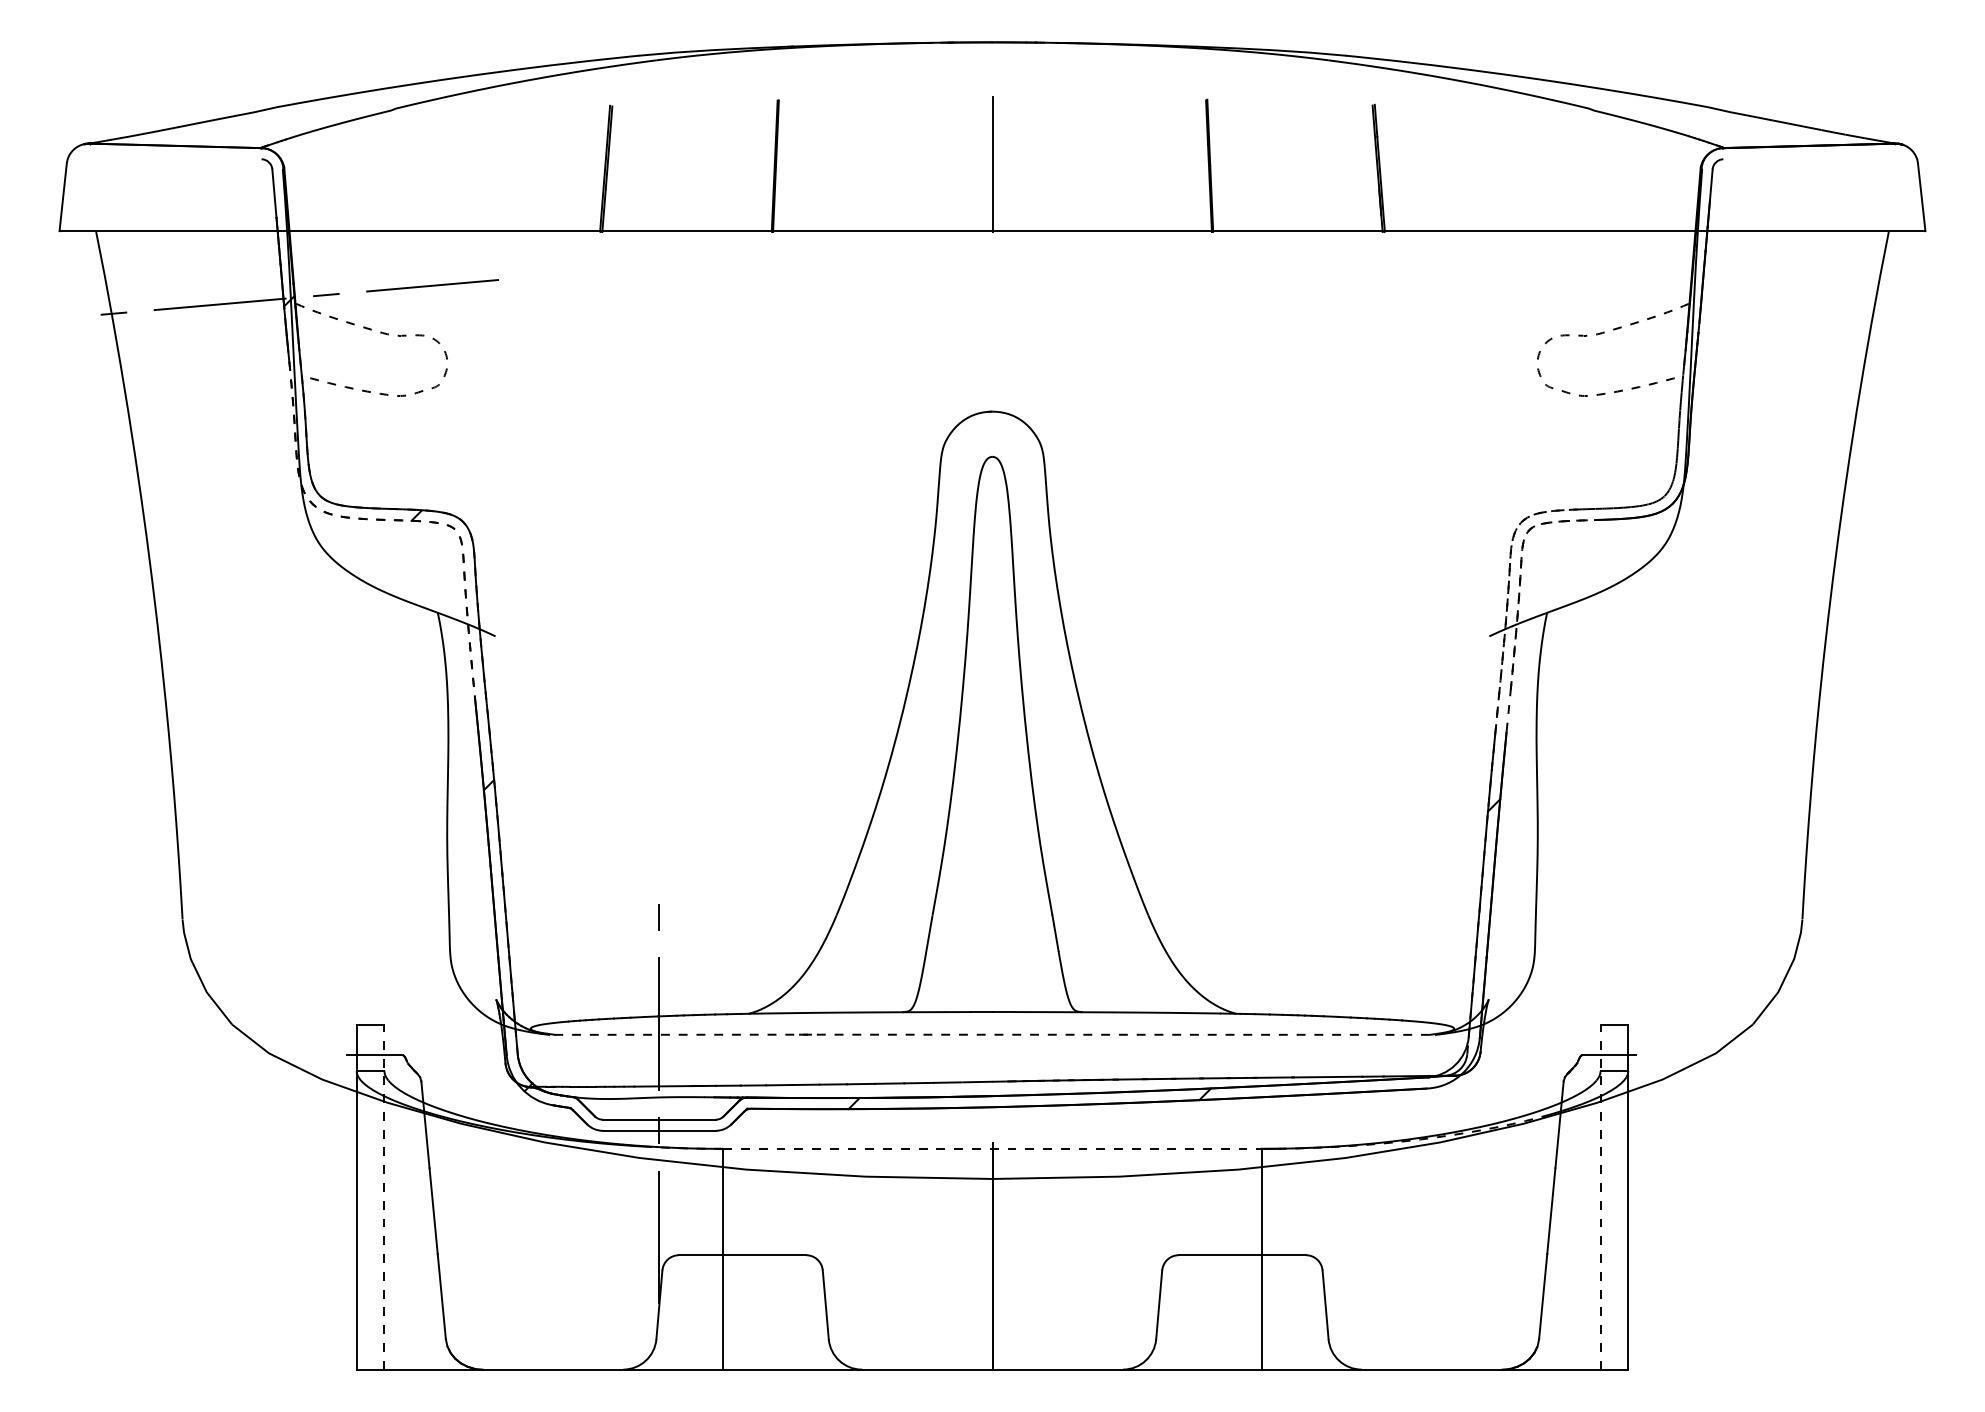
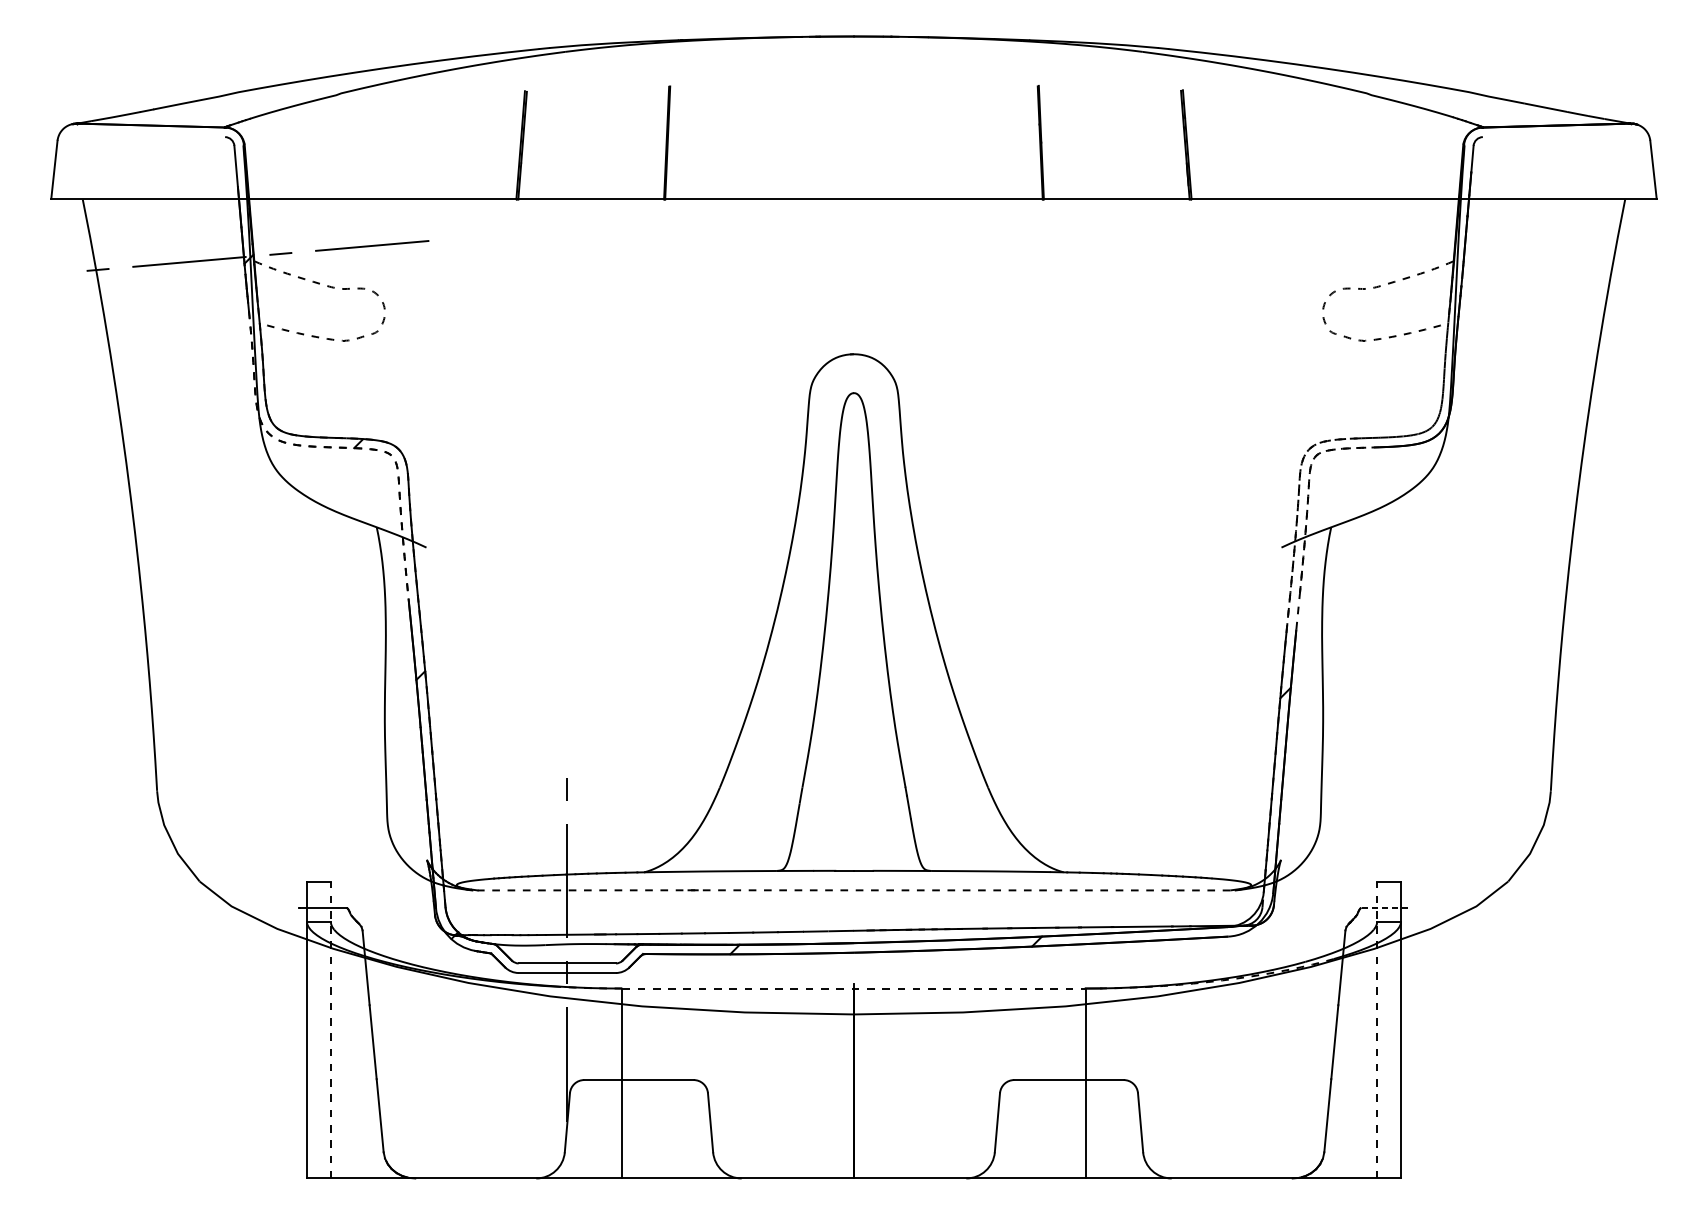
line: (992, 163) -> (854, 140), removed
line: (1609, 1055) -> (1384, 908), solid -> dashed

